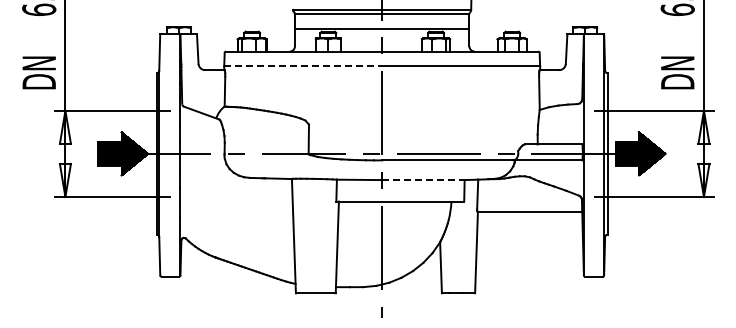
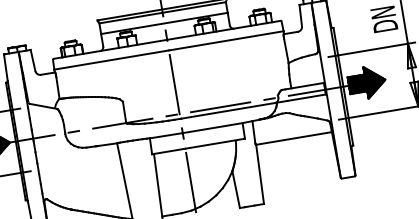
line: (303, 66) -> (111, 60), dashed -> solid
line: (423, 180) -> (212, 128), dashed -> solid

